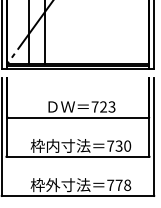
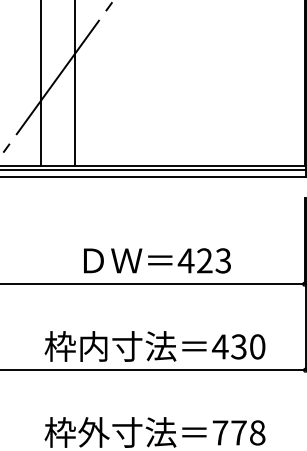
text: (94, 106) -> (184, 259), 723 -> 423
text: (110, 145) -> (220, 345), 730 -> 430

